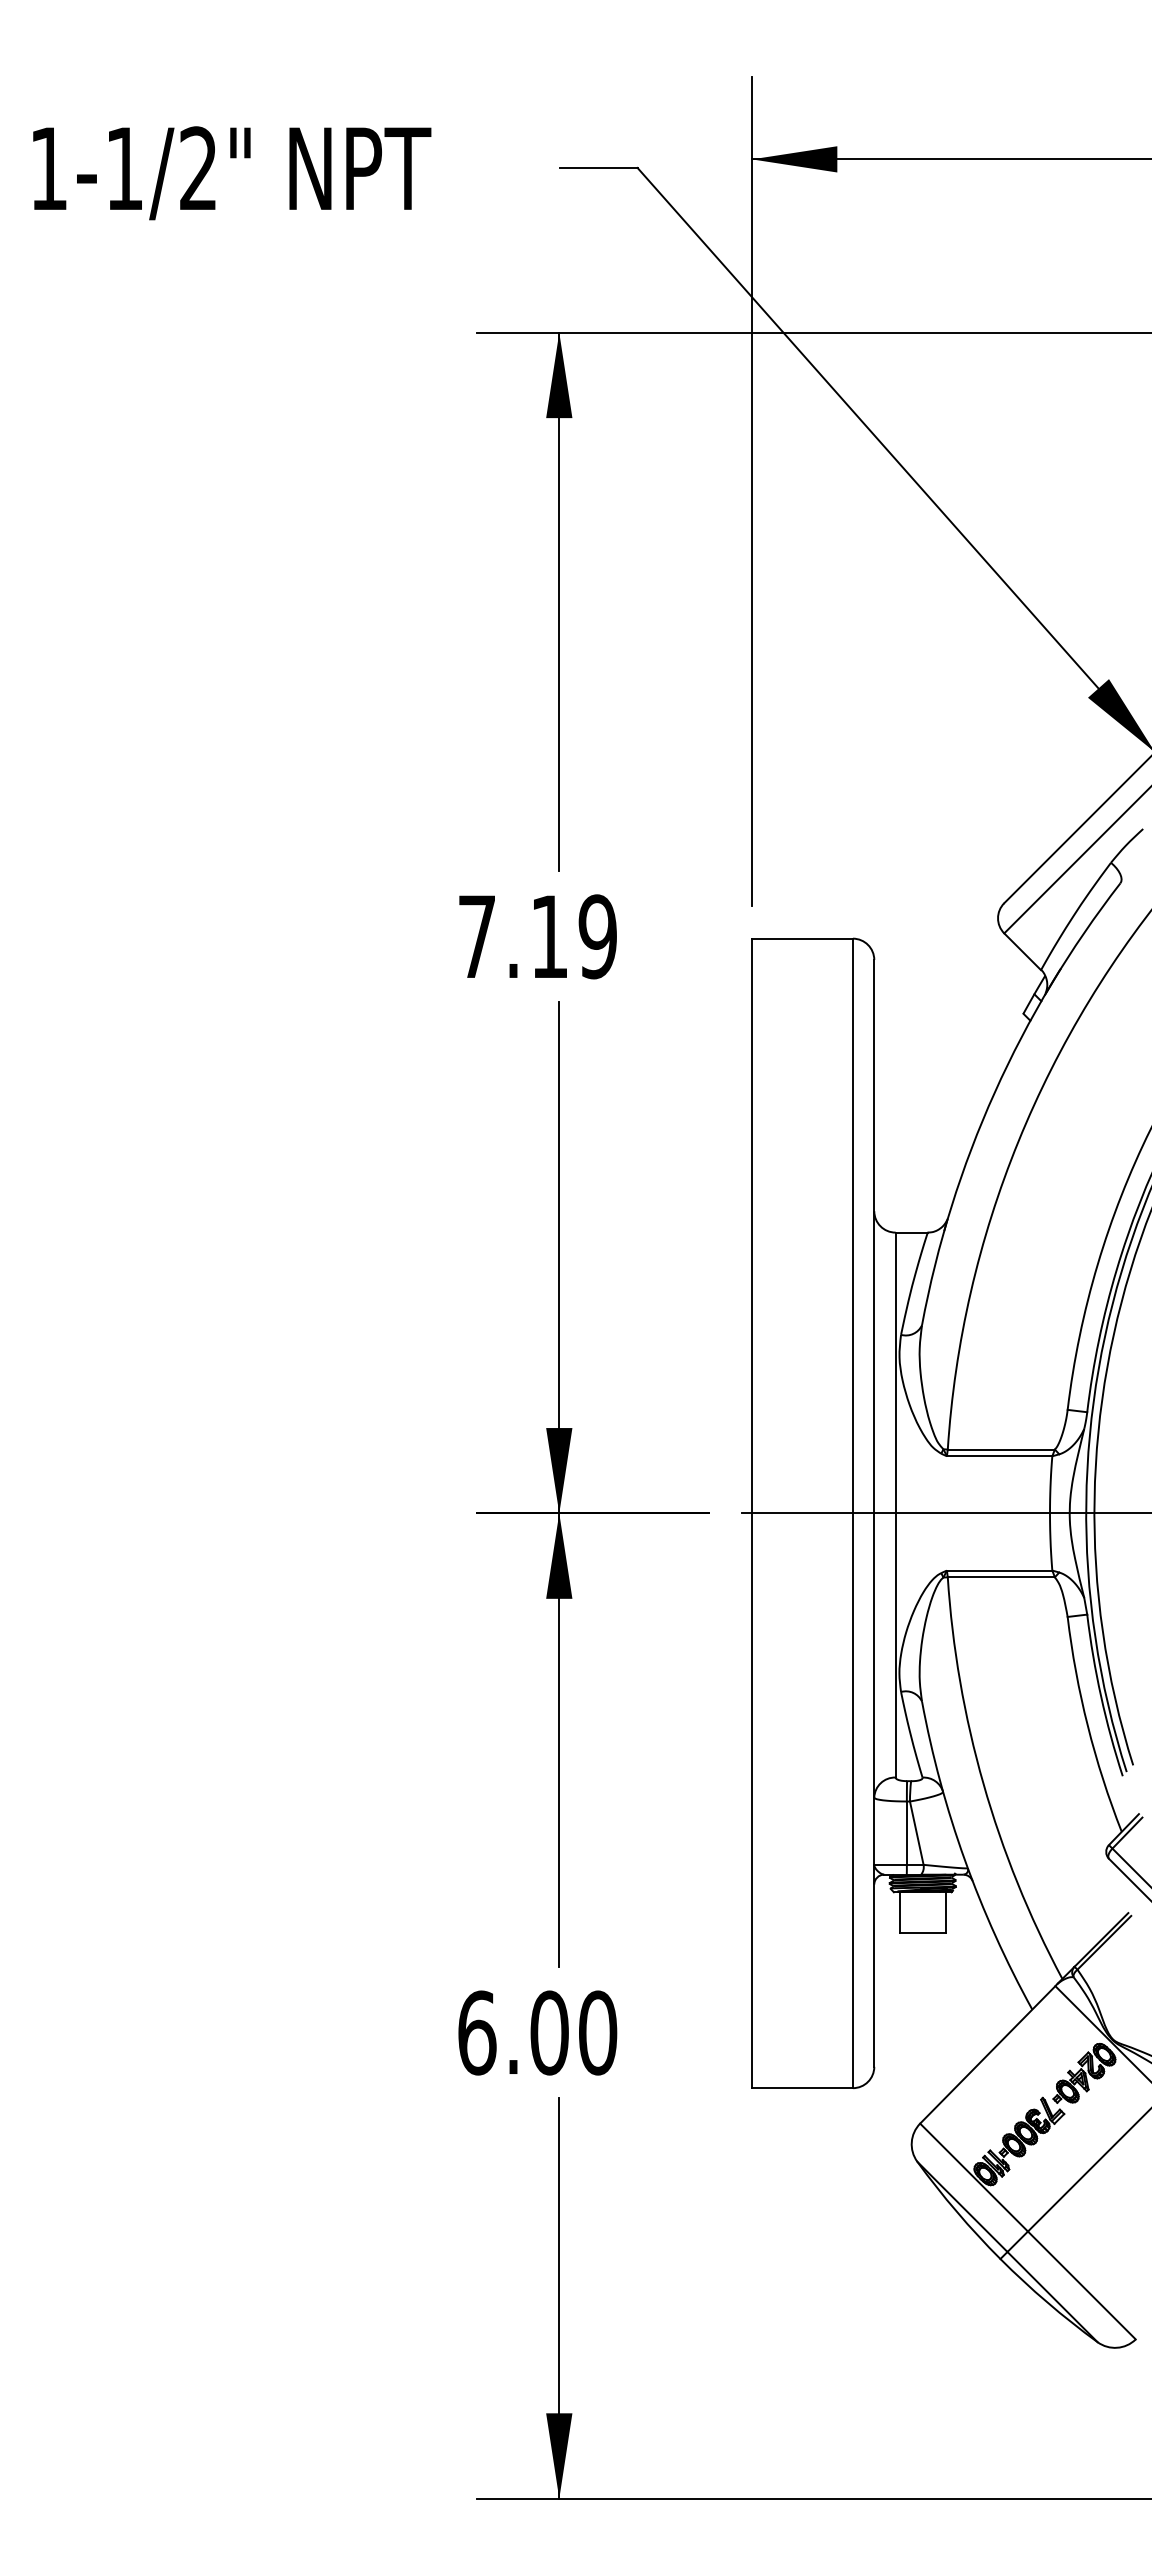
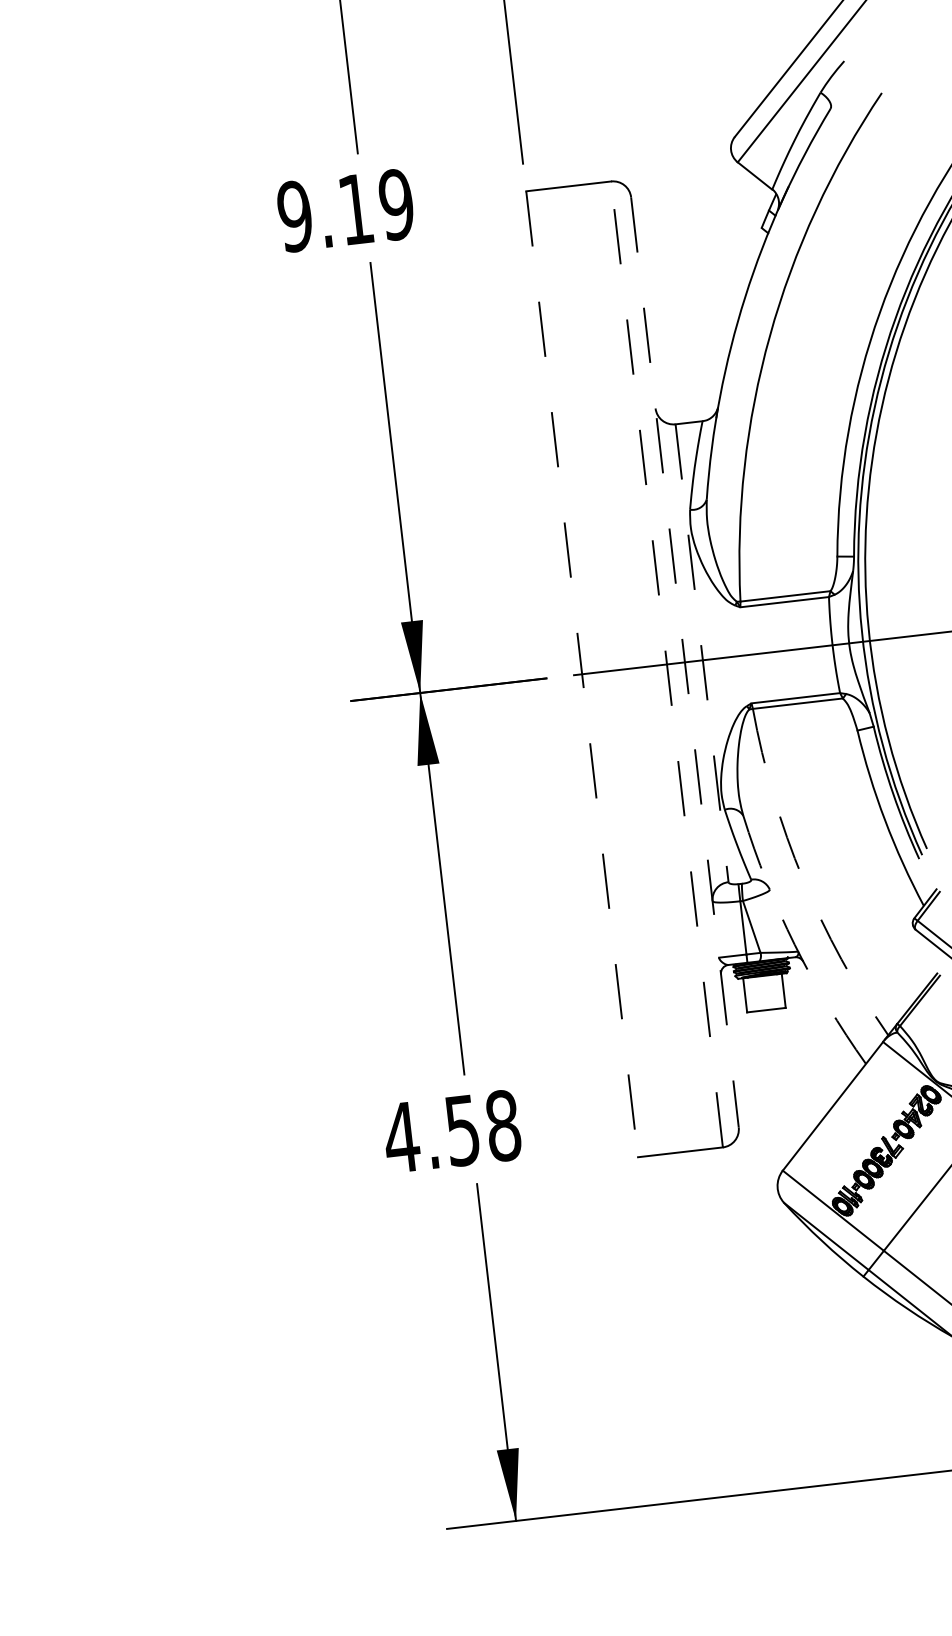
text: (477, 936) -> (295, 216), 7.19 -> 9.19
line: (895, 1505) -> (702, 653), solid -> dashed
line: (751, 1513) -> (581, 674), solid -> dashed
line: (852, 1513) -> (666, 664), solid -> dashed
line: (874, 1513) -> (685, 662), solid -> dashed
arc: (983, 1784) -> (803, 879), solid -> dashed
arc: (964, 1860) -> (794, 945), solid -> dashed
text: (536, 2032) -> (451, 1131), 6.00 -> 4.58

